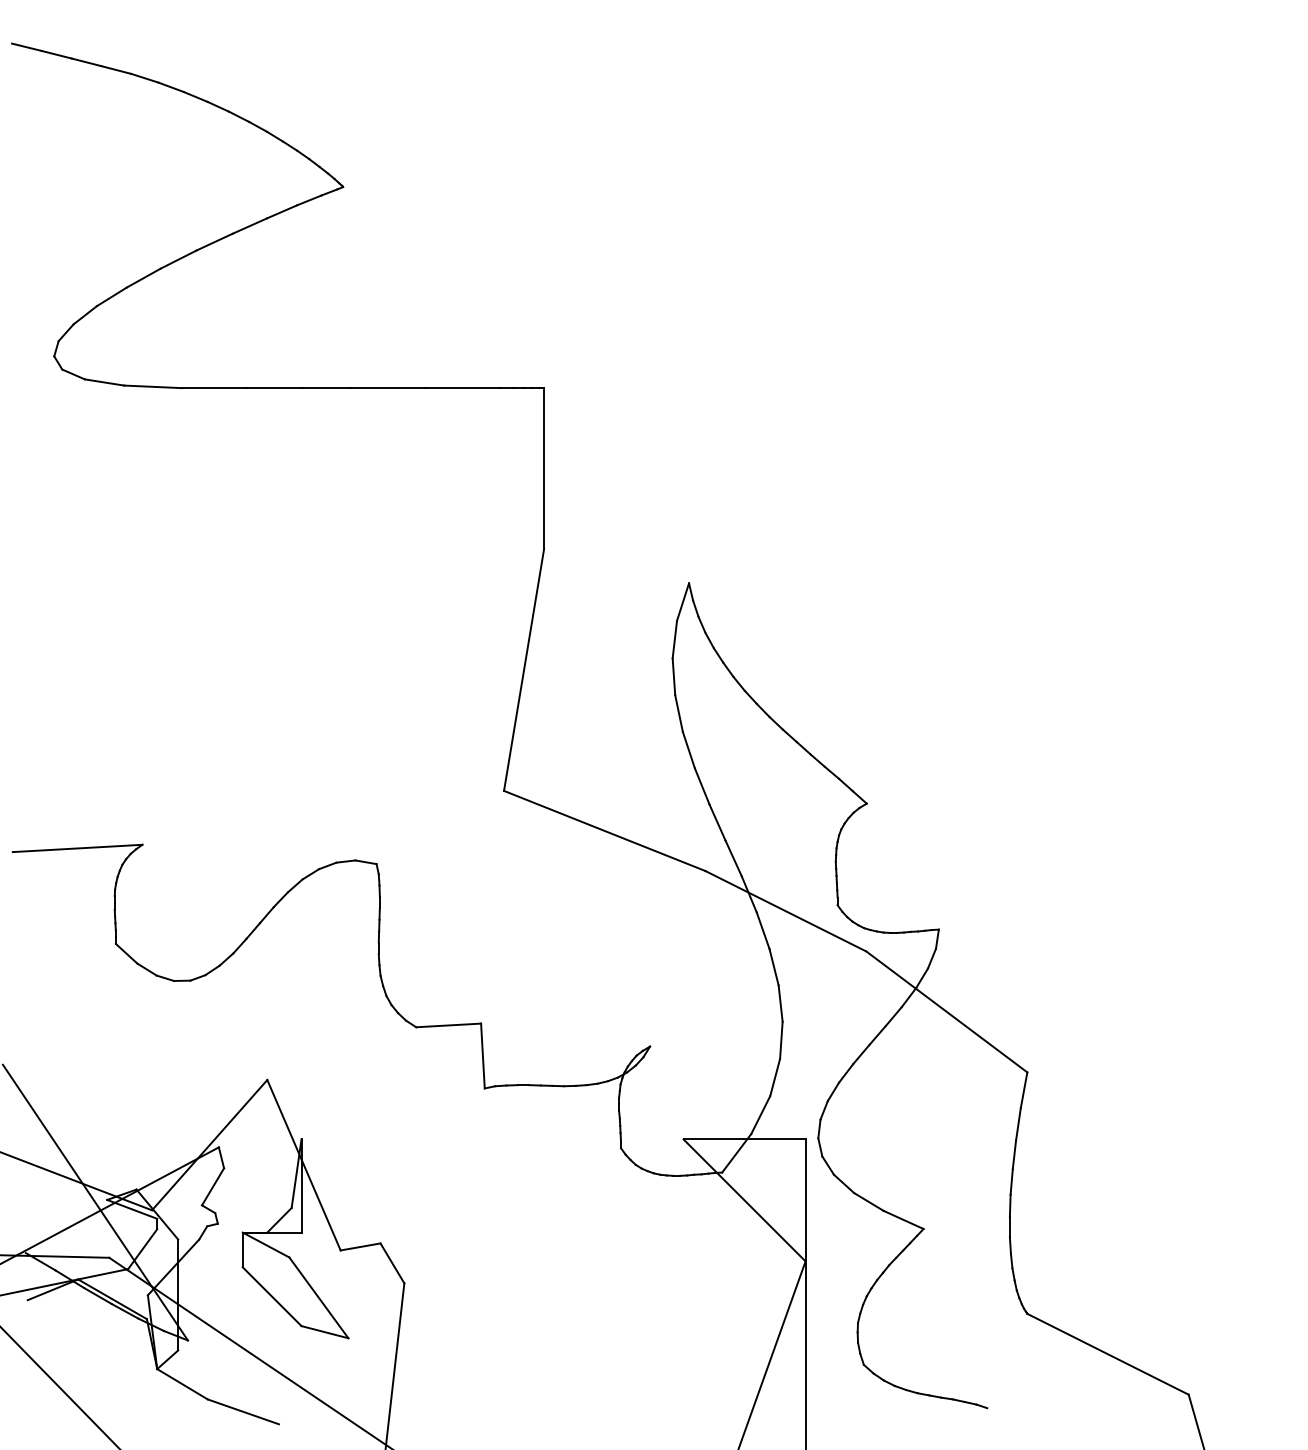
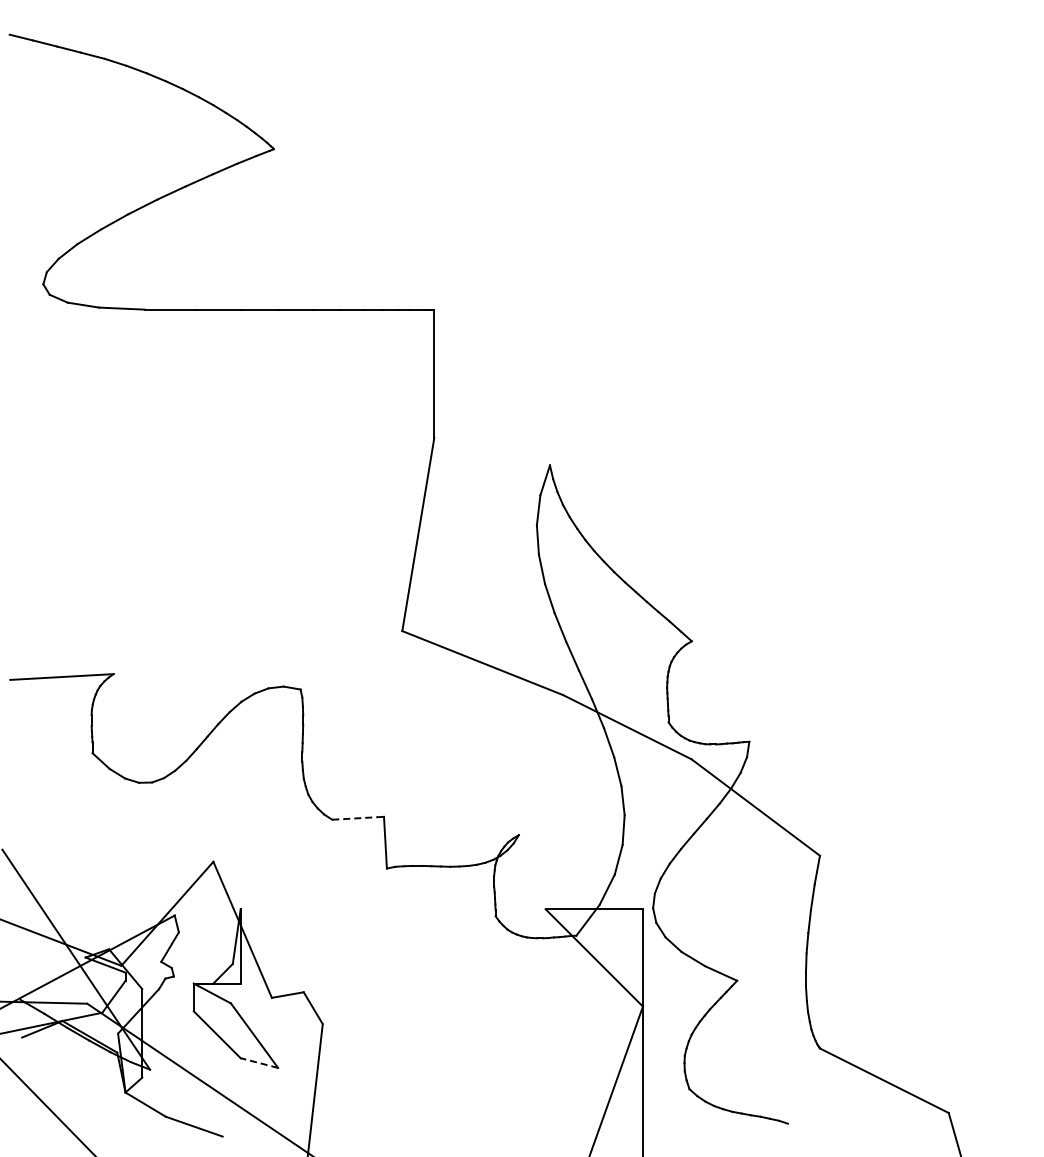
line: (449, 1025) -> (358, 818), solid -> dashed
line: (323, 1331) -> (258, 1062), solid -> dashed

